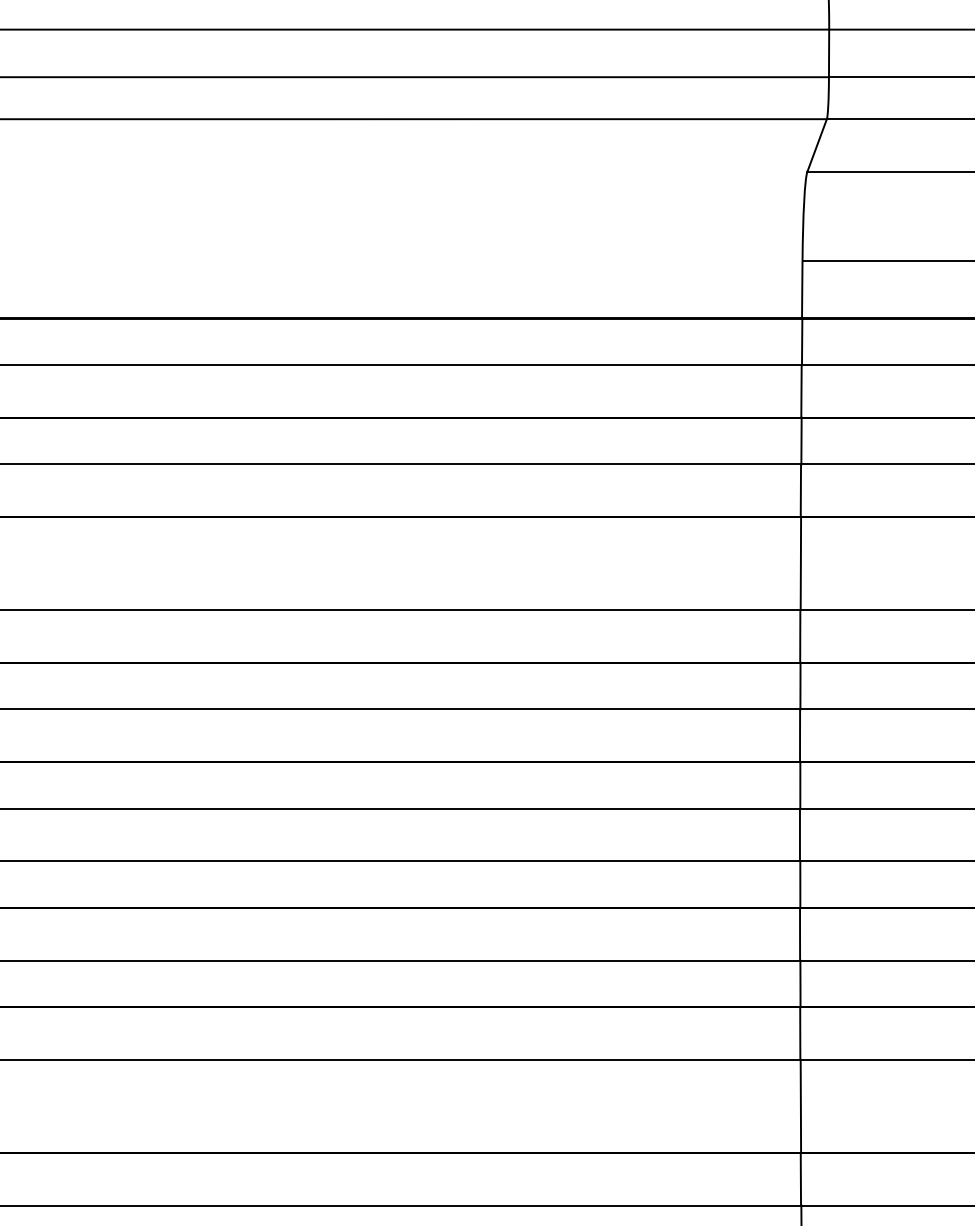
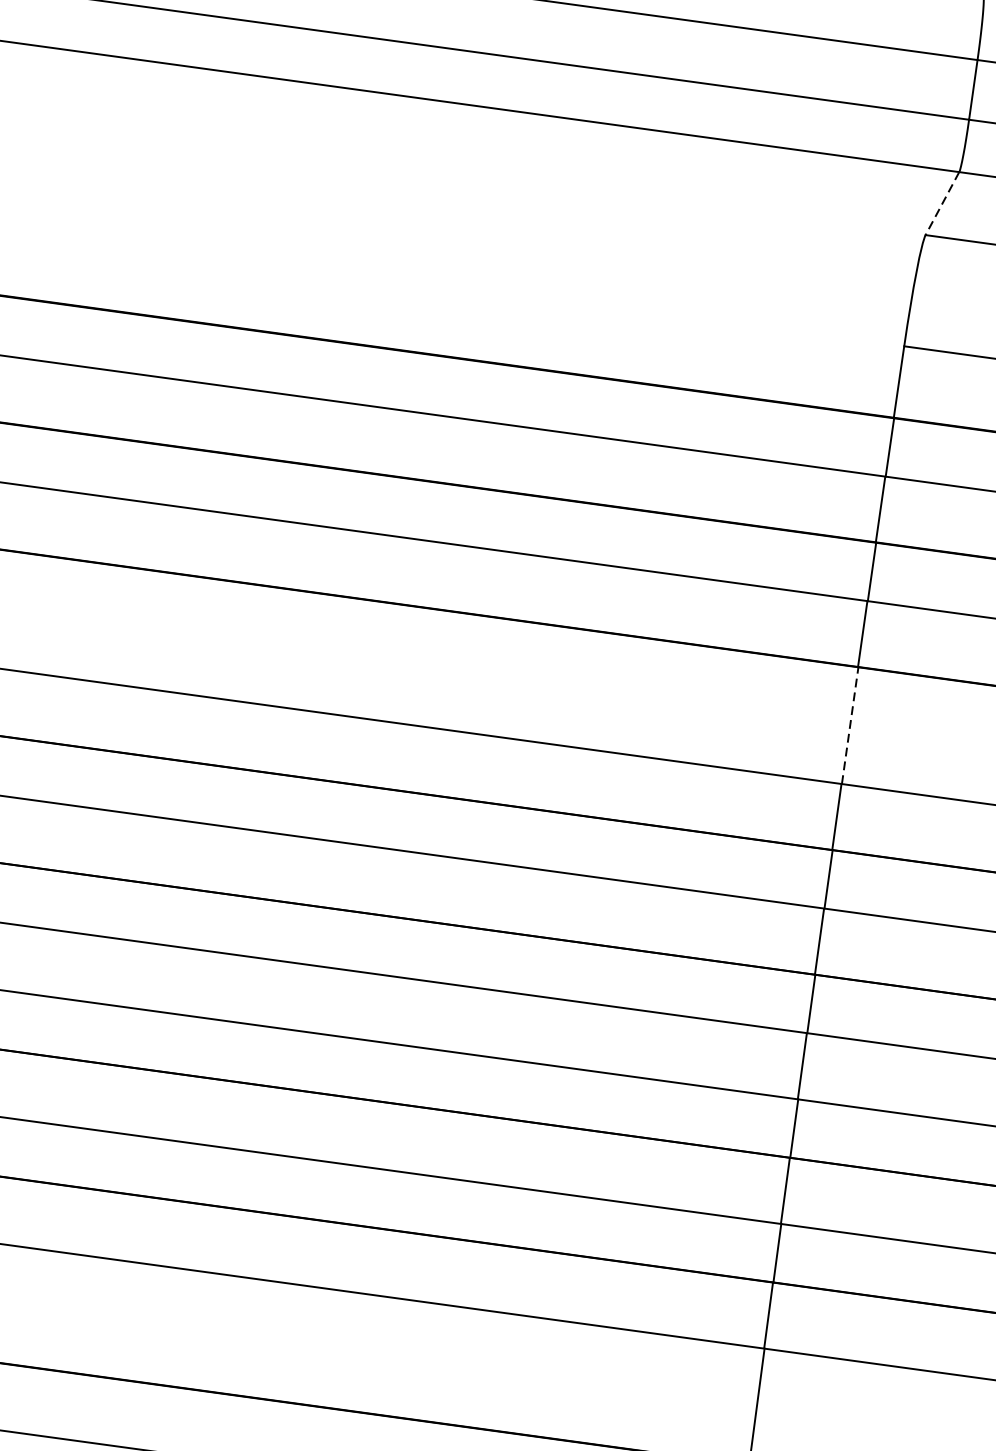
line: (816, 146) -> (941, 204), solid -> dashed
line: (800, 563) -> (849, 725), solid -> dashed

